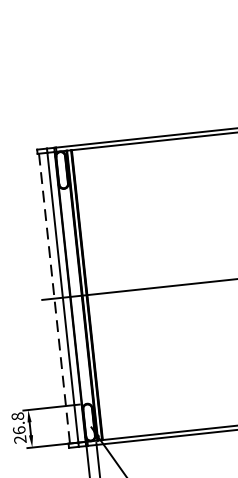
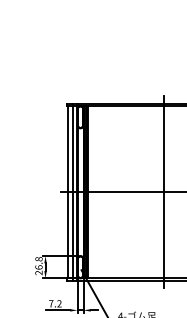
line: (215, 281) -> (163, 192), added
line: (53, 299) -> (67, 192), dashed -> solid

